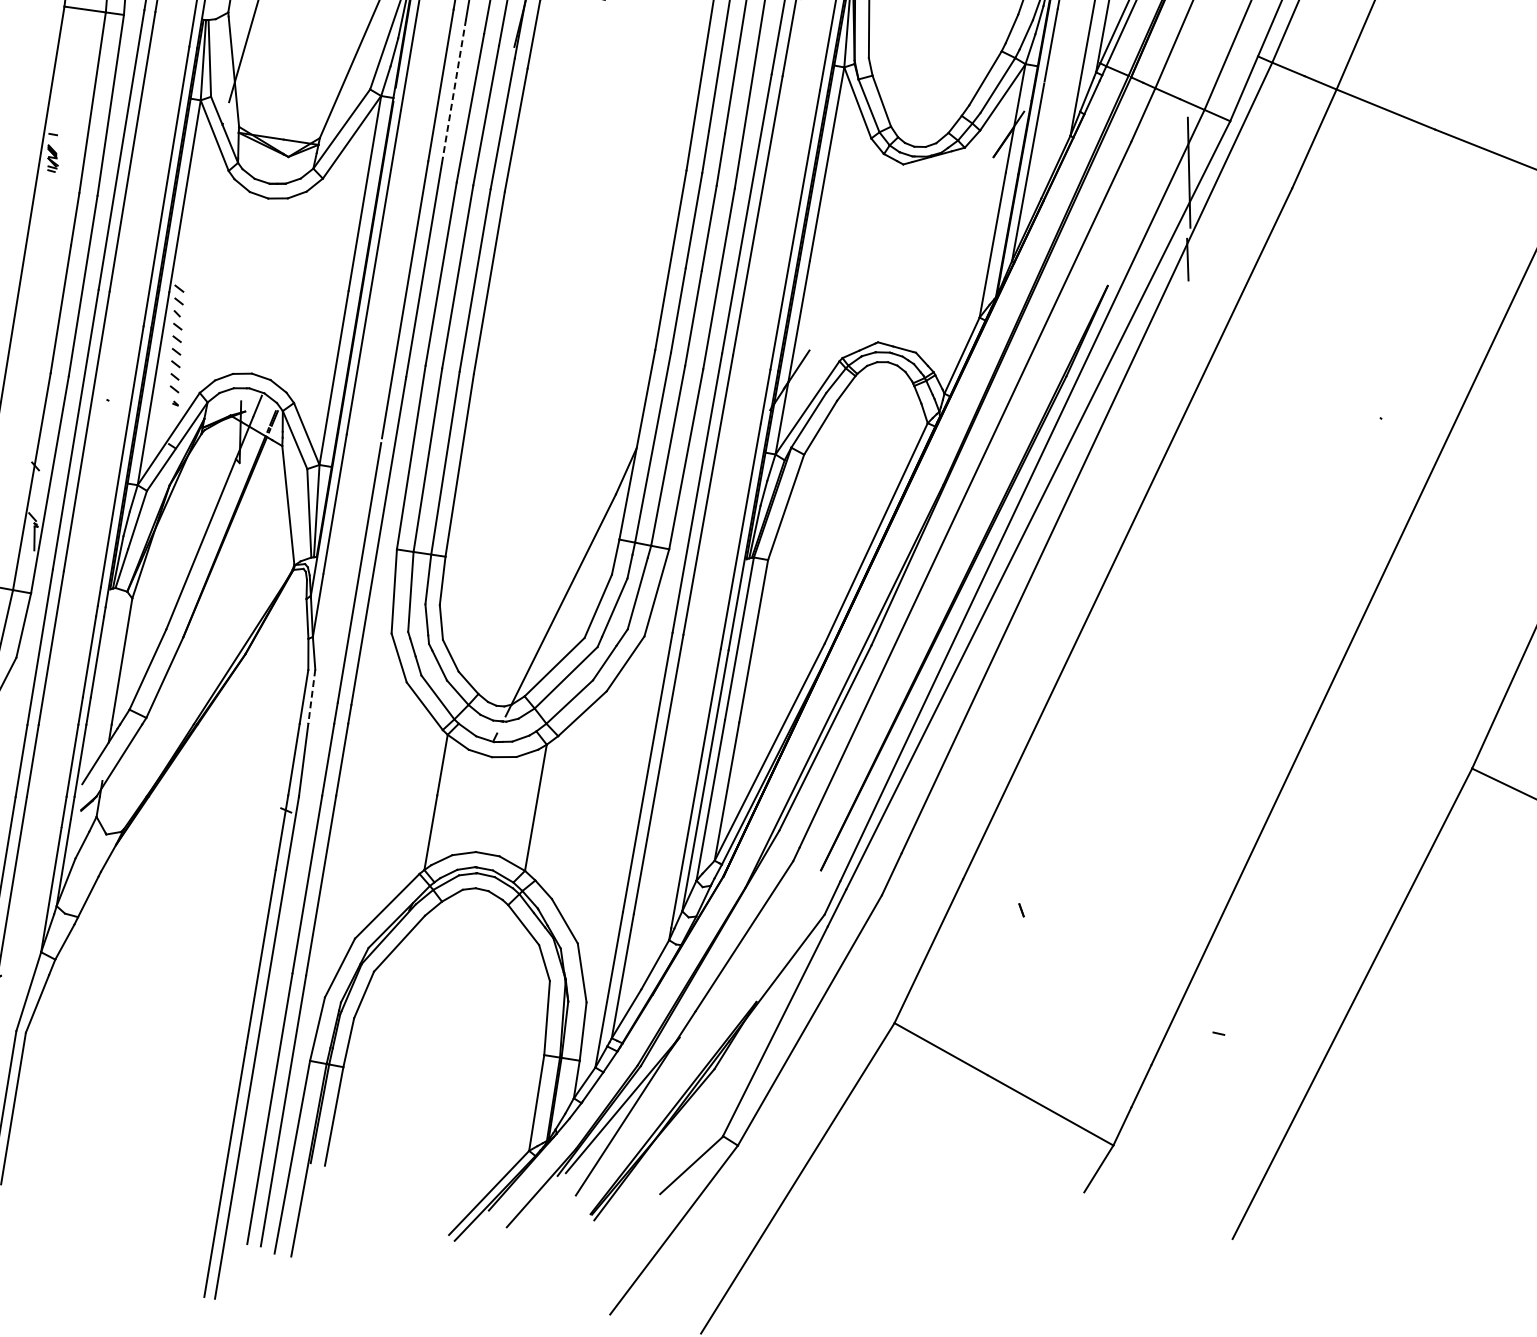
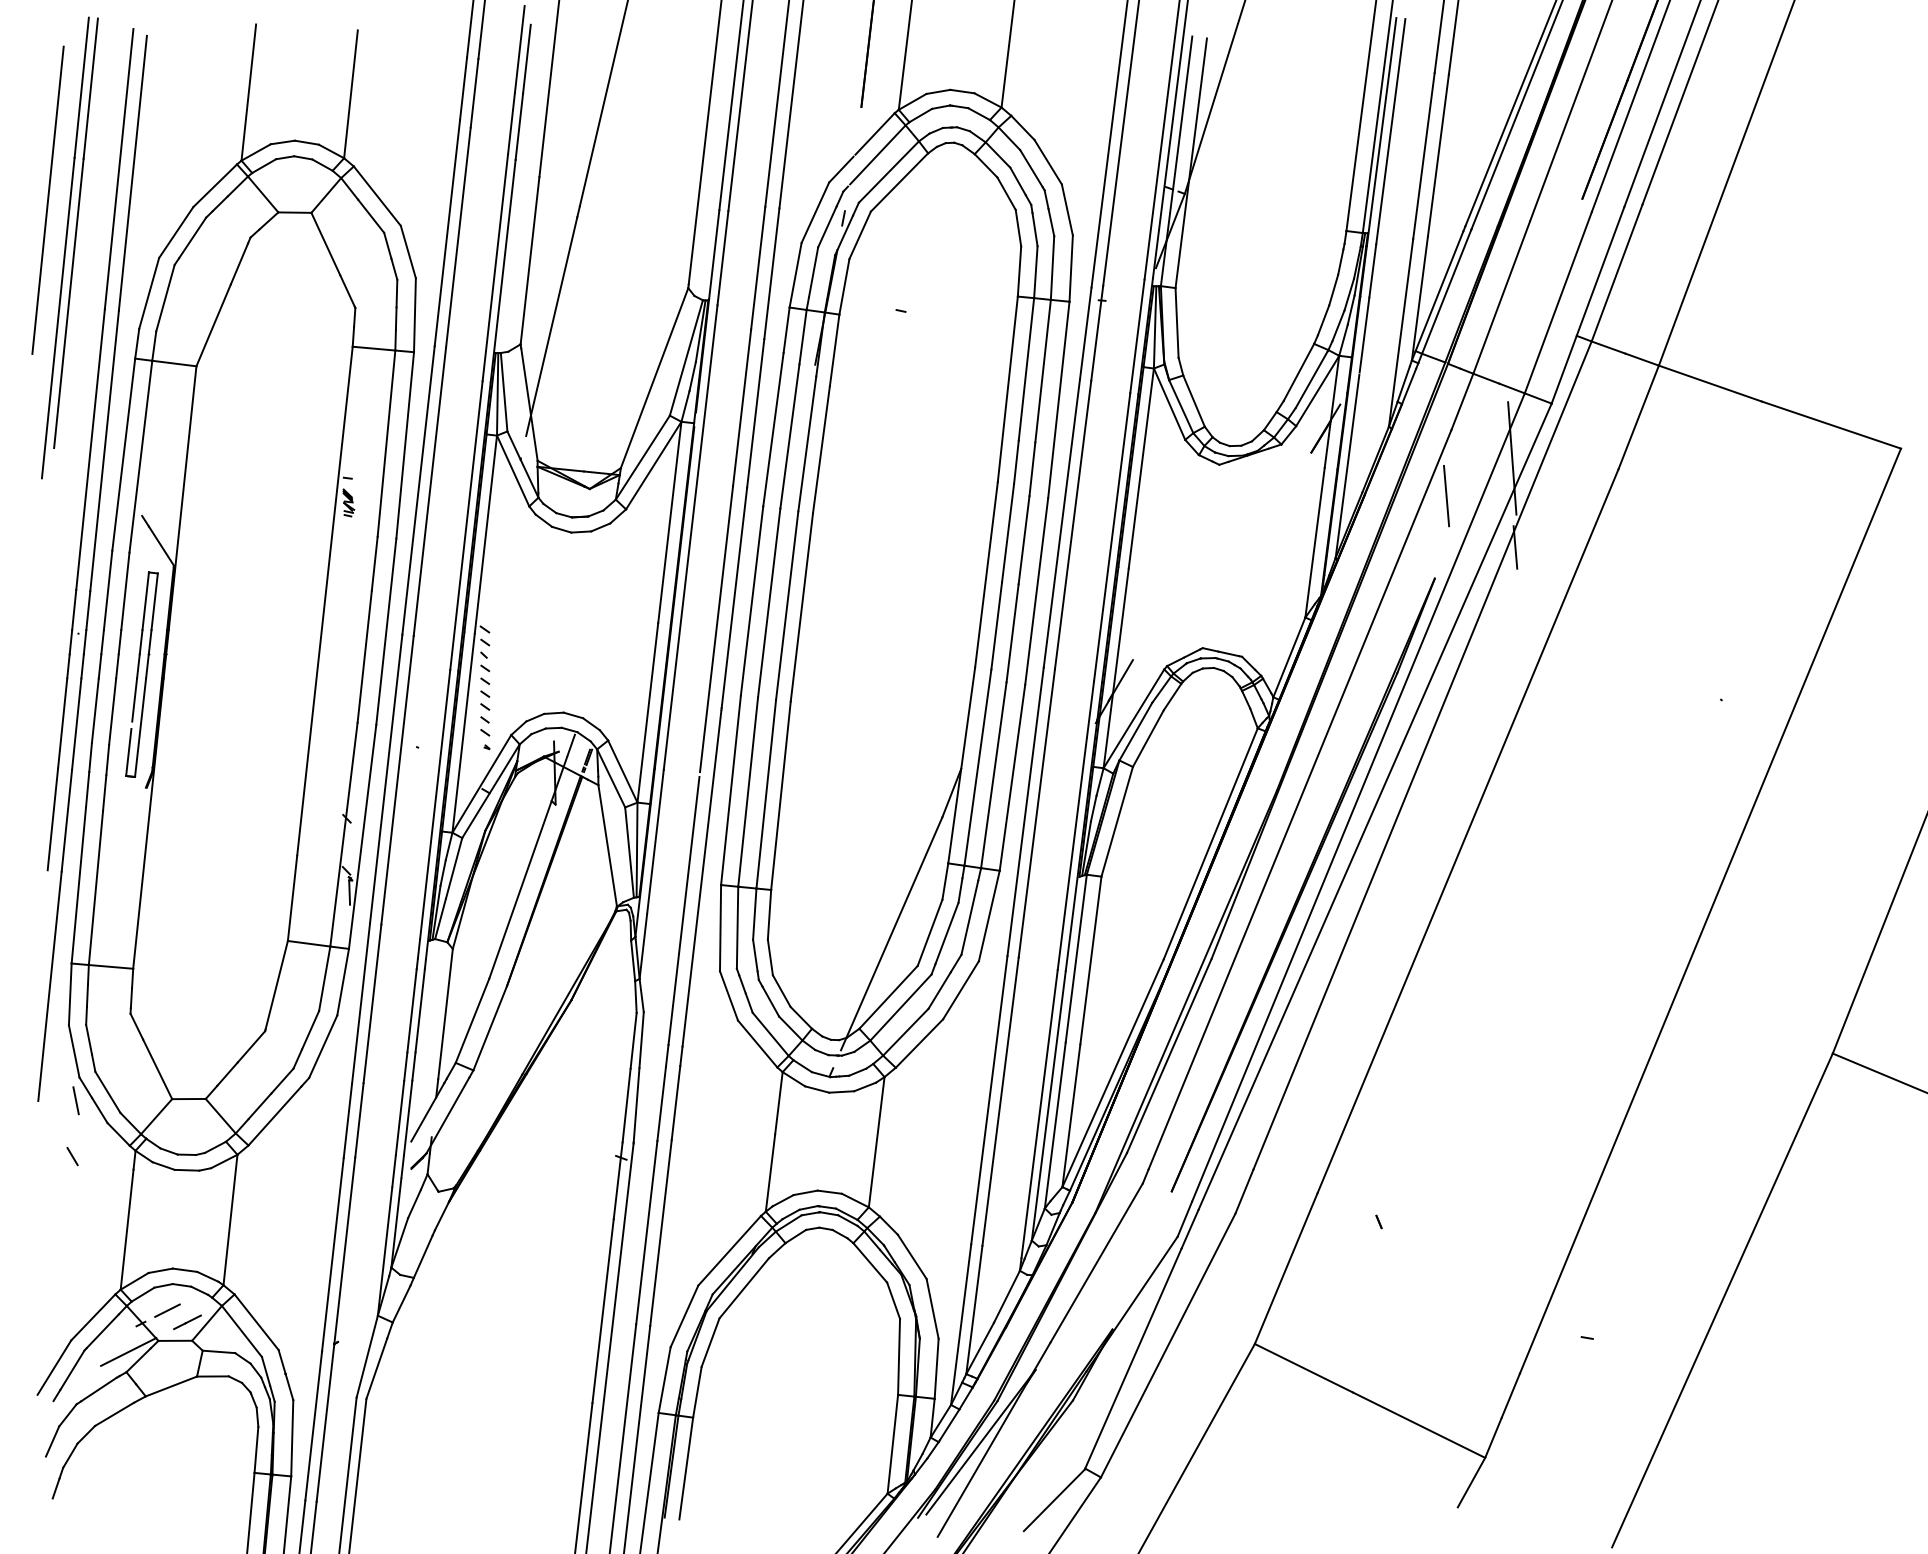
line: (453, 91) -> (755, 413), dashed -> solid
line: (1123, 205) -> (1446, 495), added
line: (311, 697) -> (641, 1040), dashed -> solid

